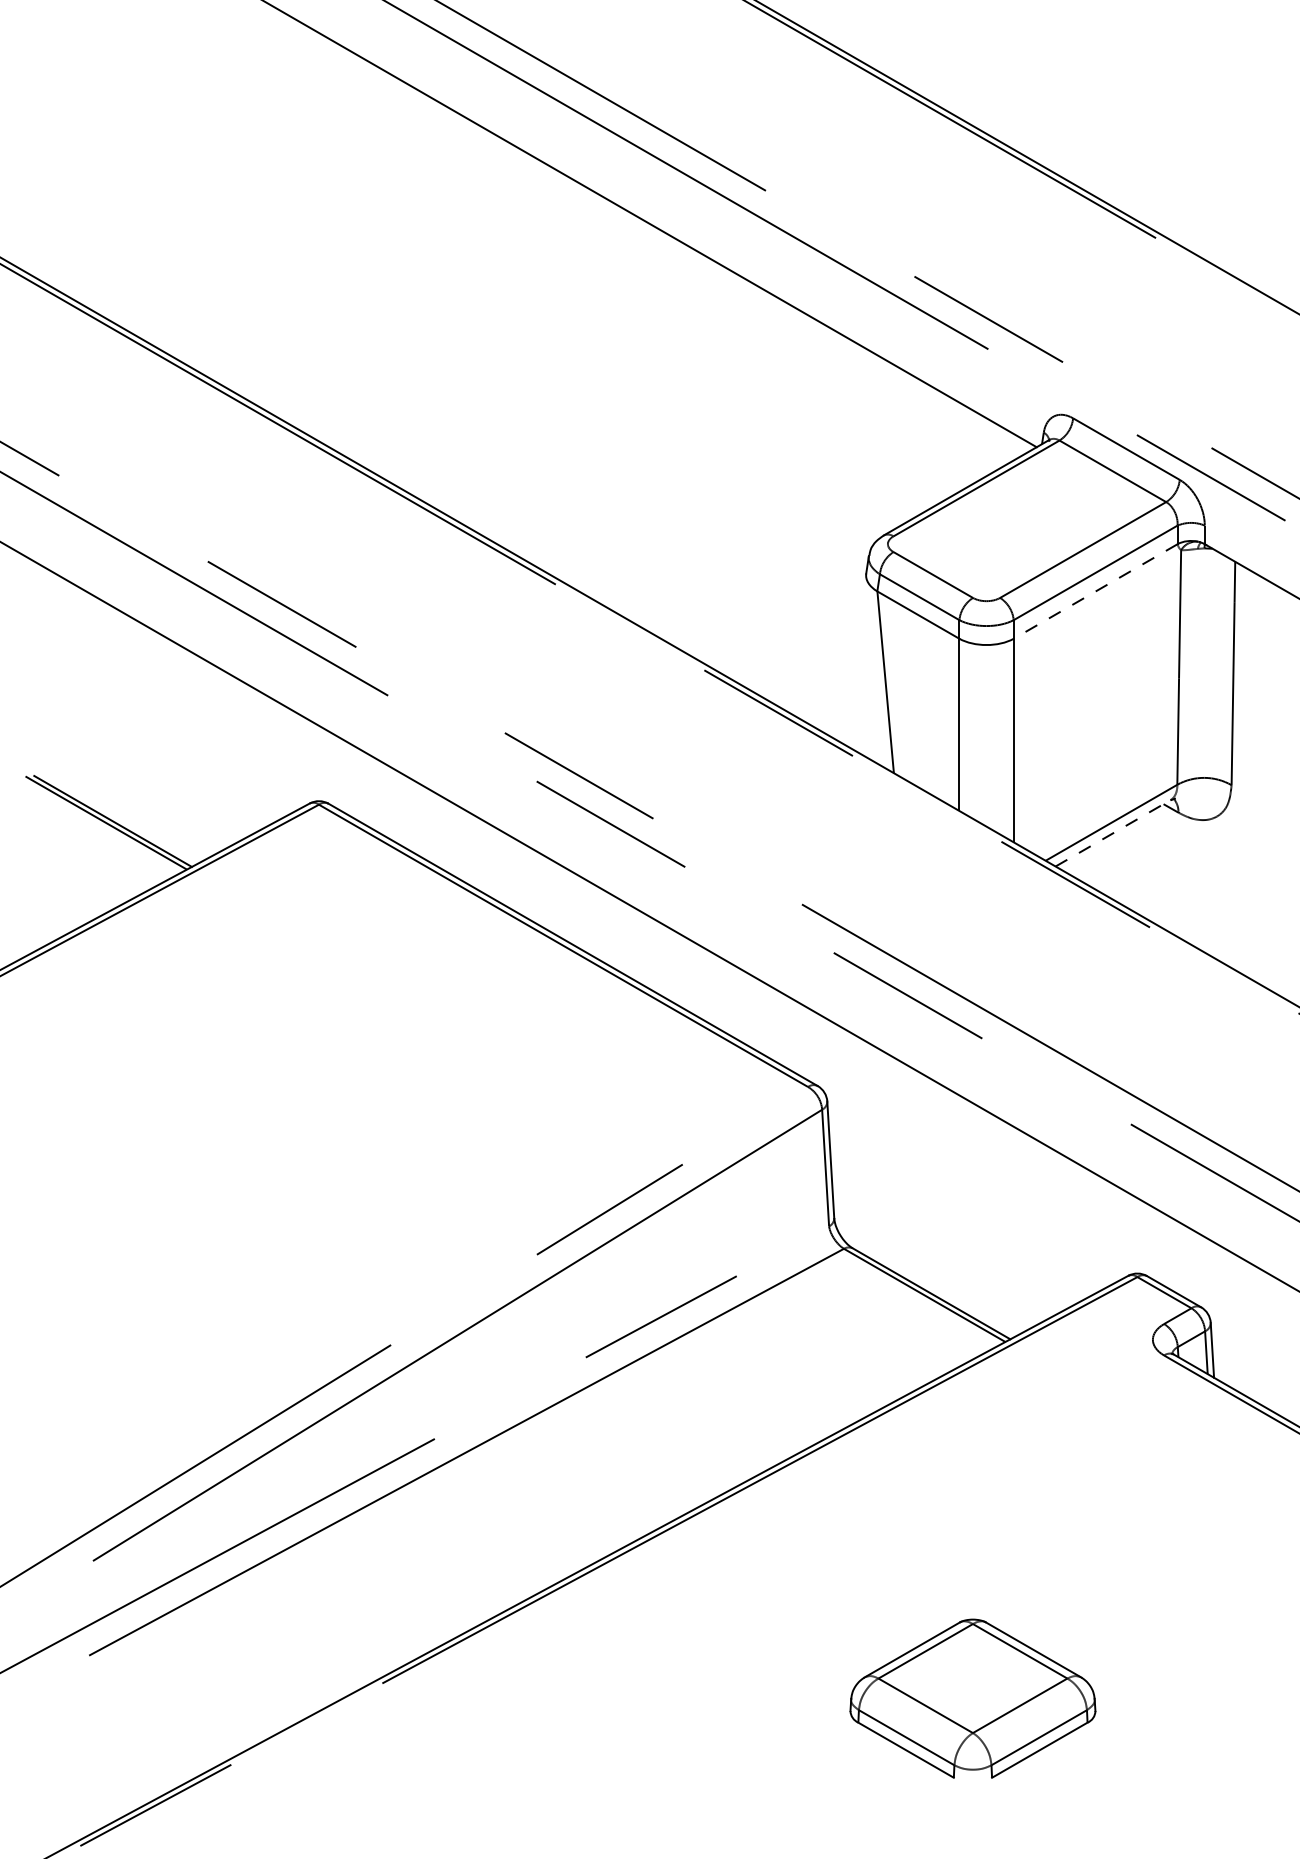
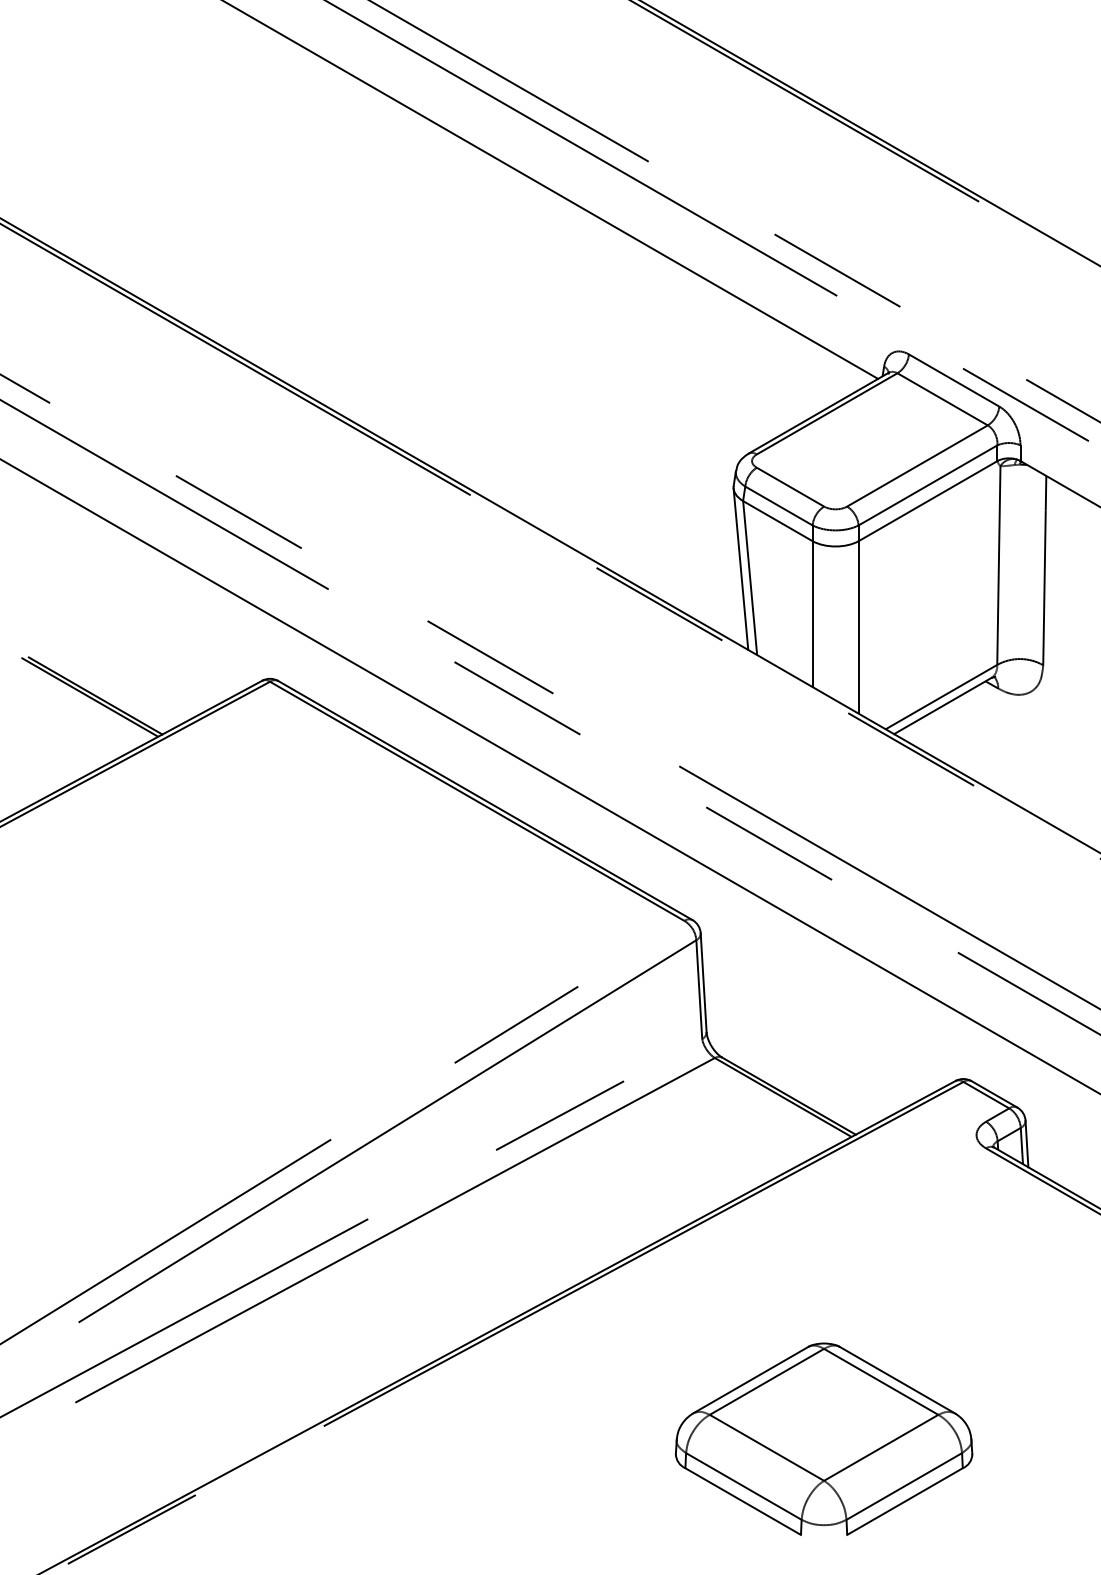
line: (1095, 591) -> (927, 501), dashed -> solid
line: (874, 671) -> (740, 568), added
line: (1113, 833) -> (943, 706), dashed -> solid
part: (972, 1698) -> (823, 1438), size x1.43

